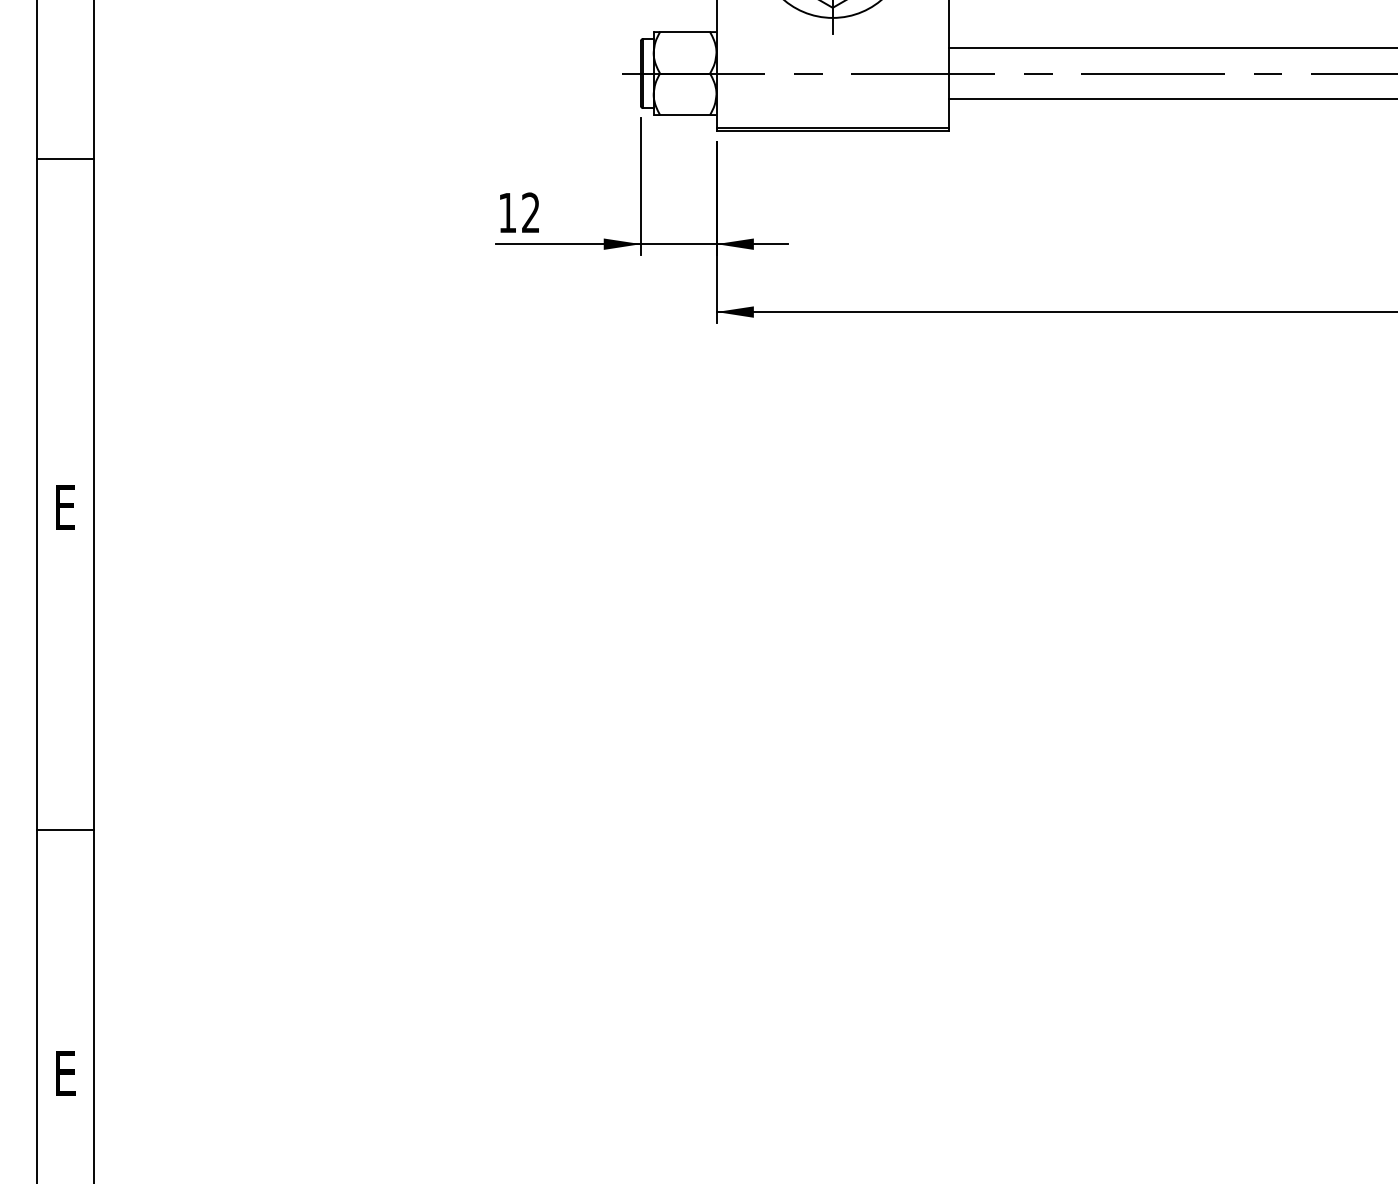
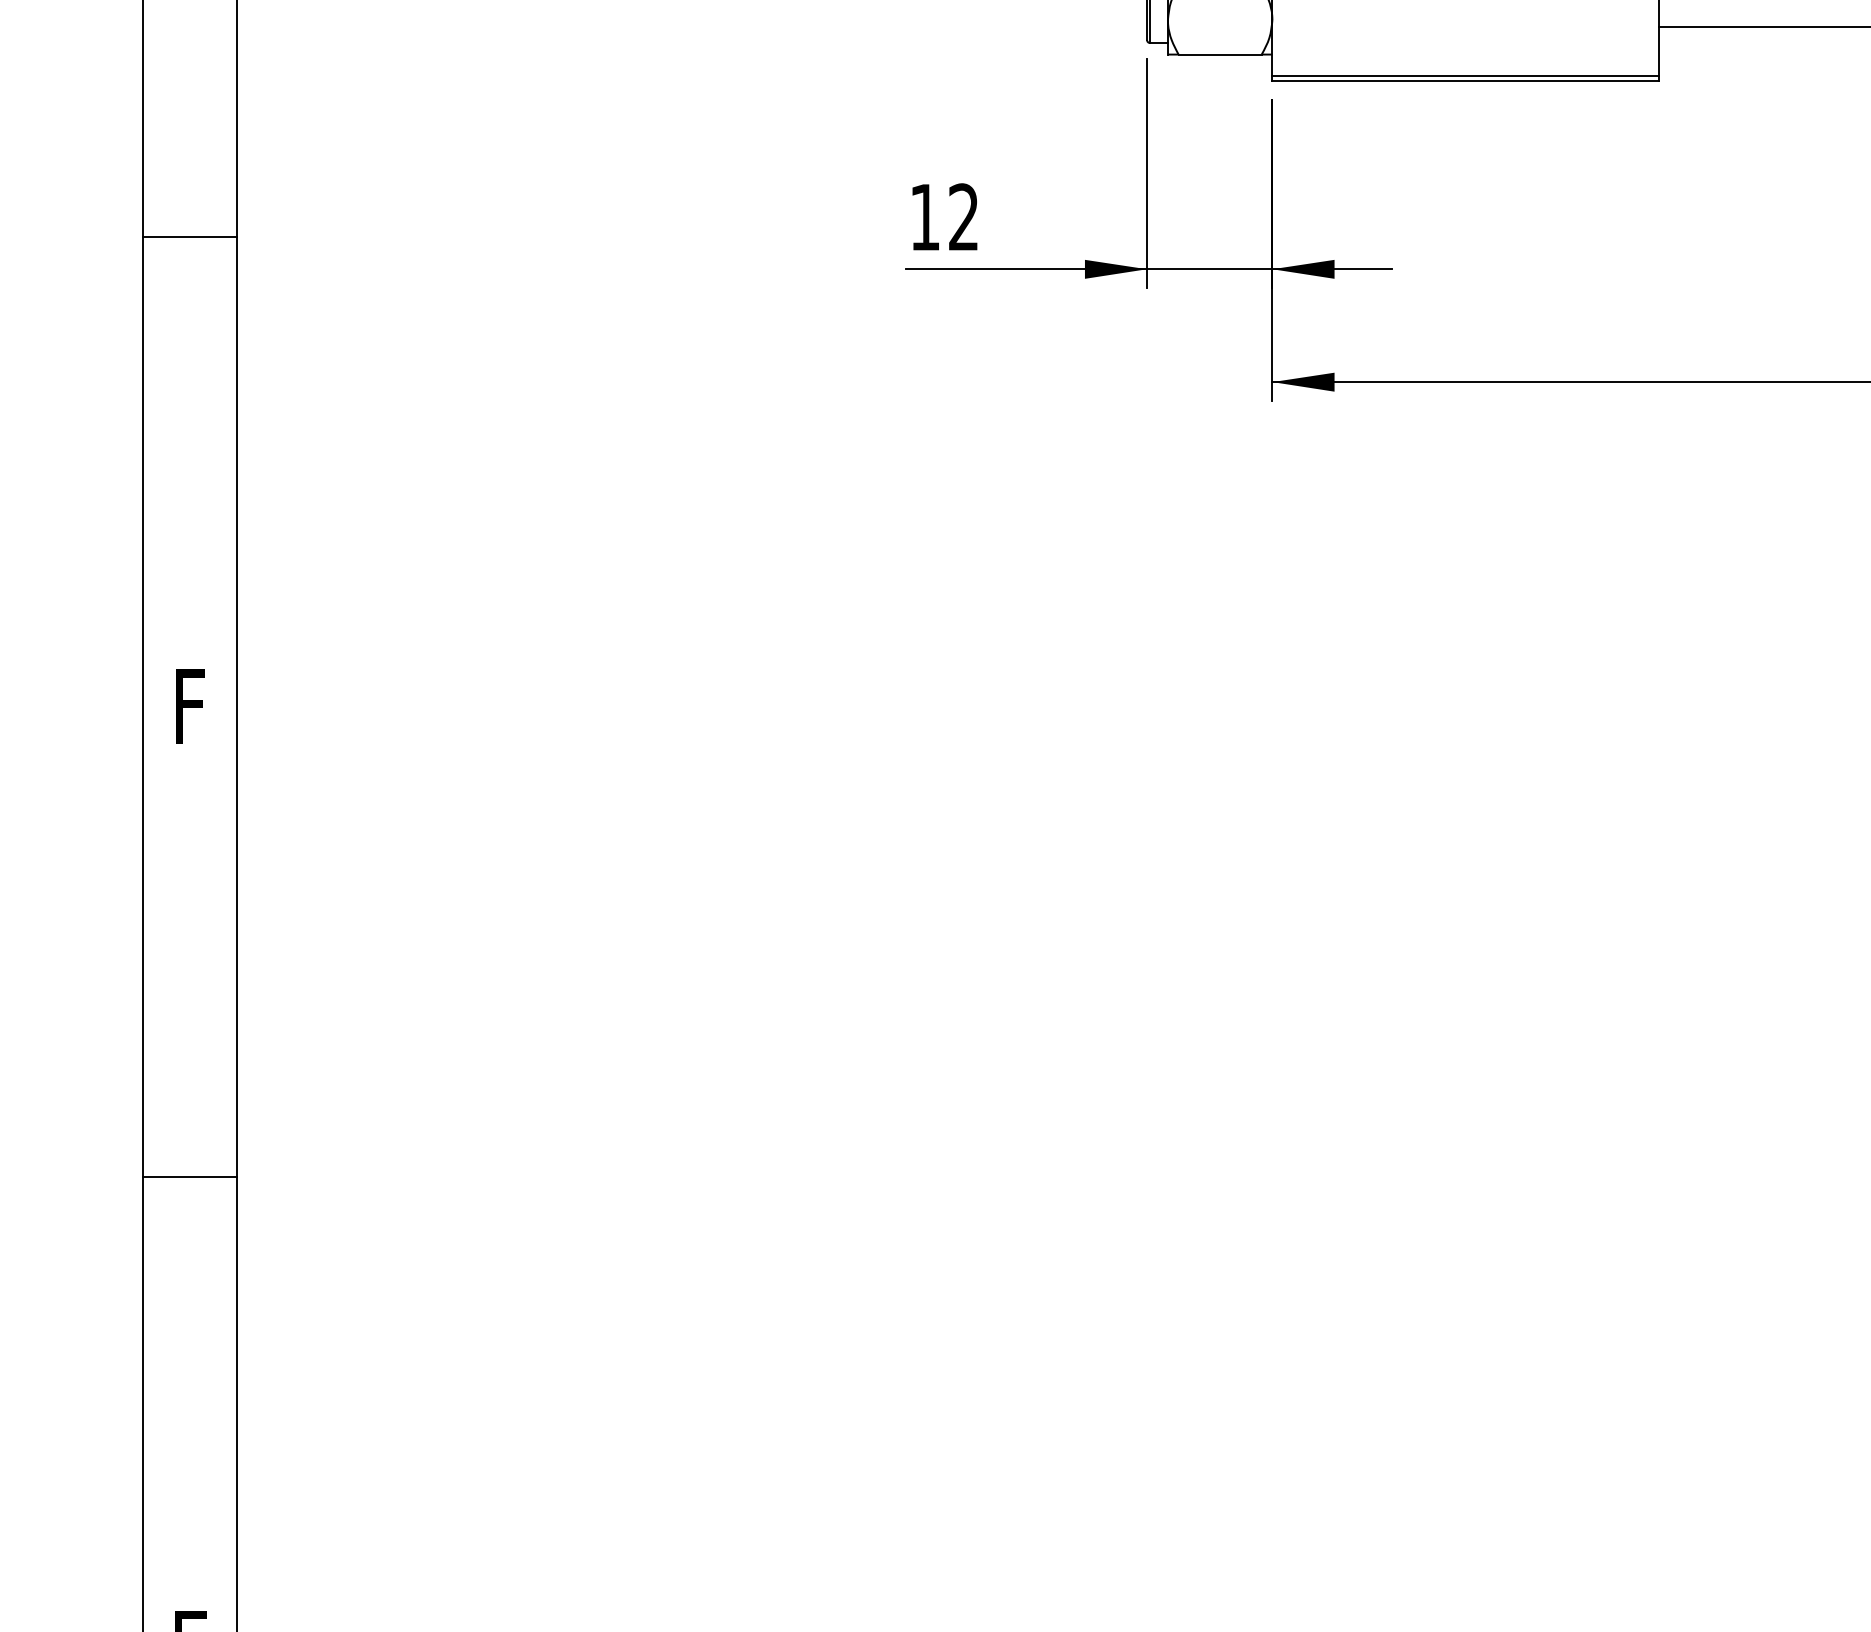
line: (65, 158) -> (189, 236), moved
text: (65, 507) -> (189, 707), E -> F
line: (65, 830) -> (189, 1177), moved

